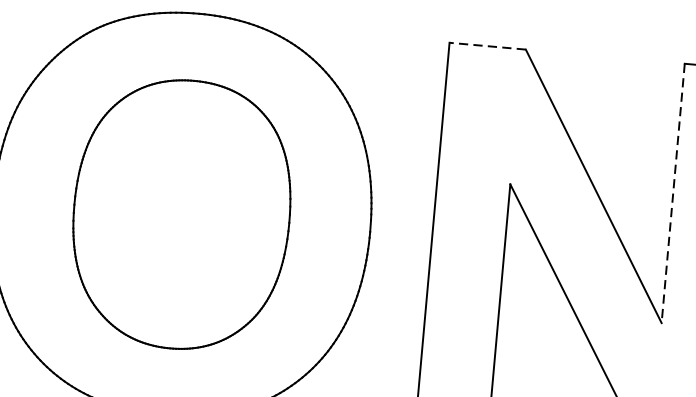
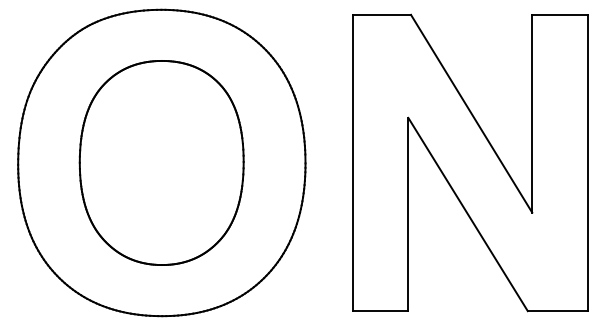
line: (487, 45) -> (381, 14), dashed -> solid
line: (673, 193) -> (532, 113), dashed -> solid

